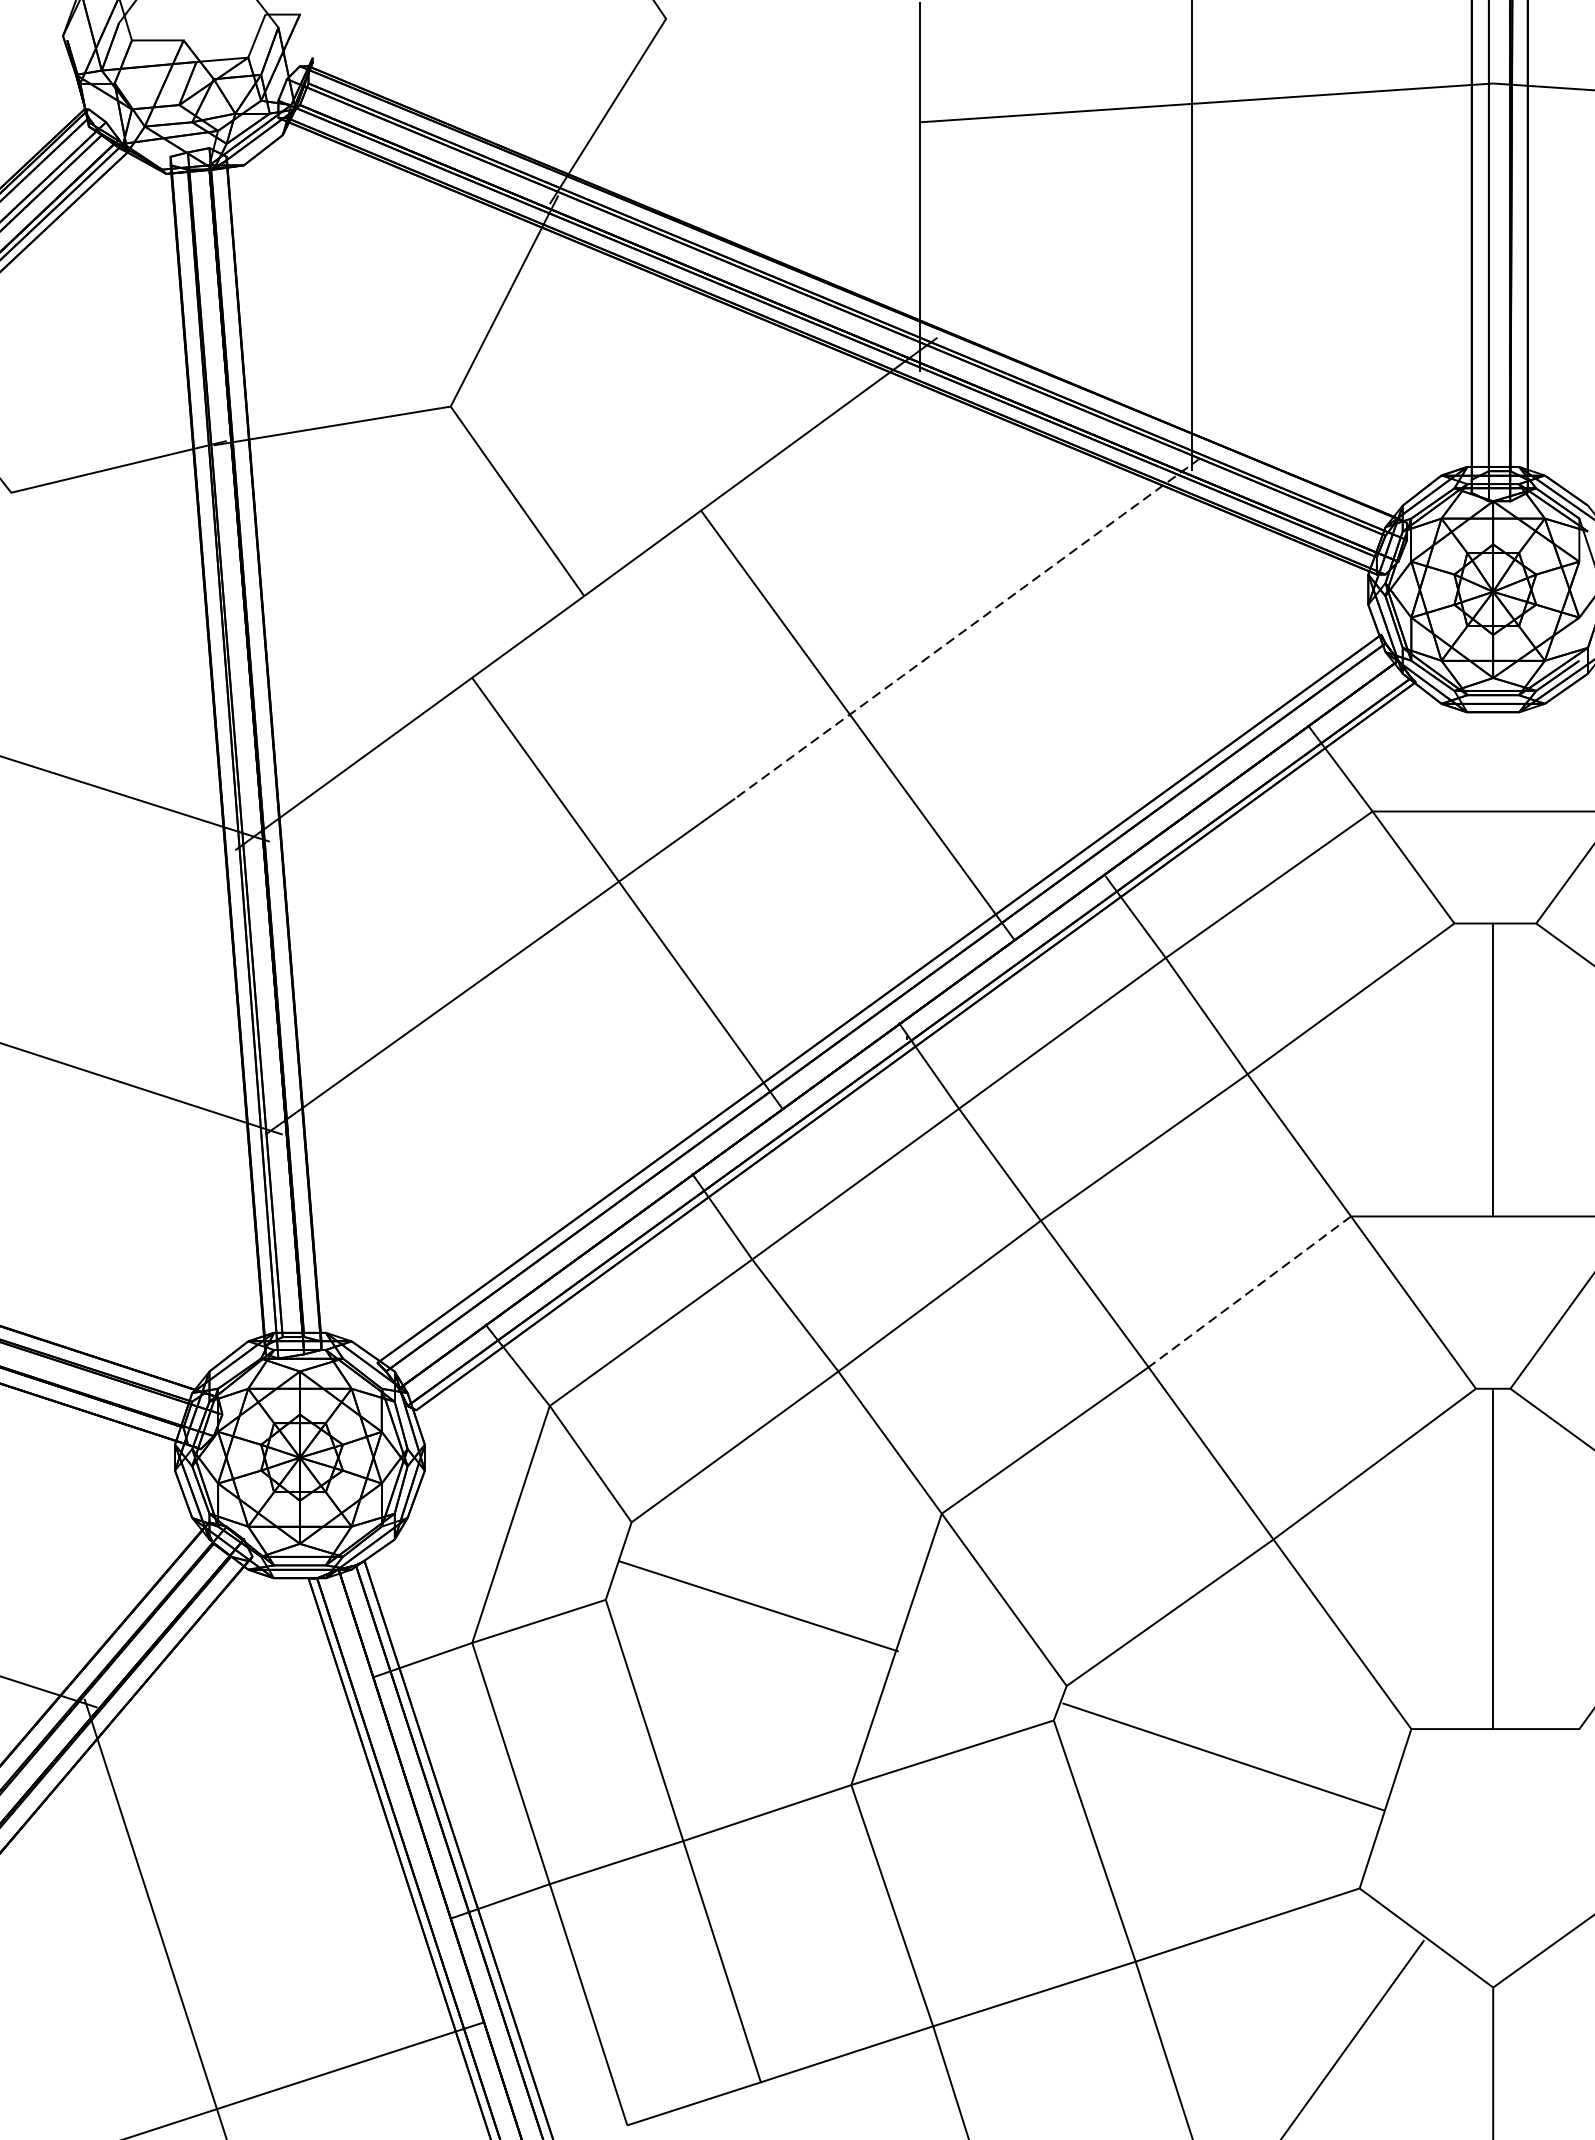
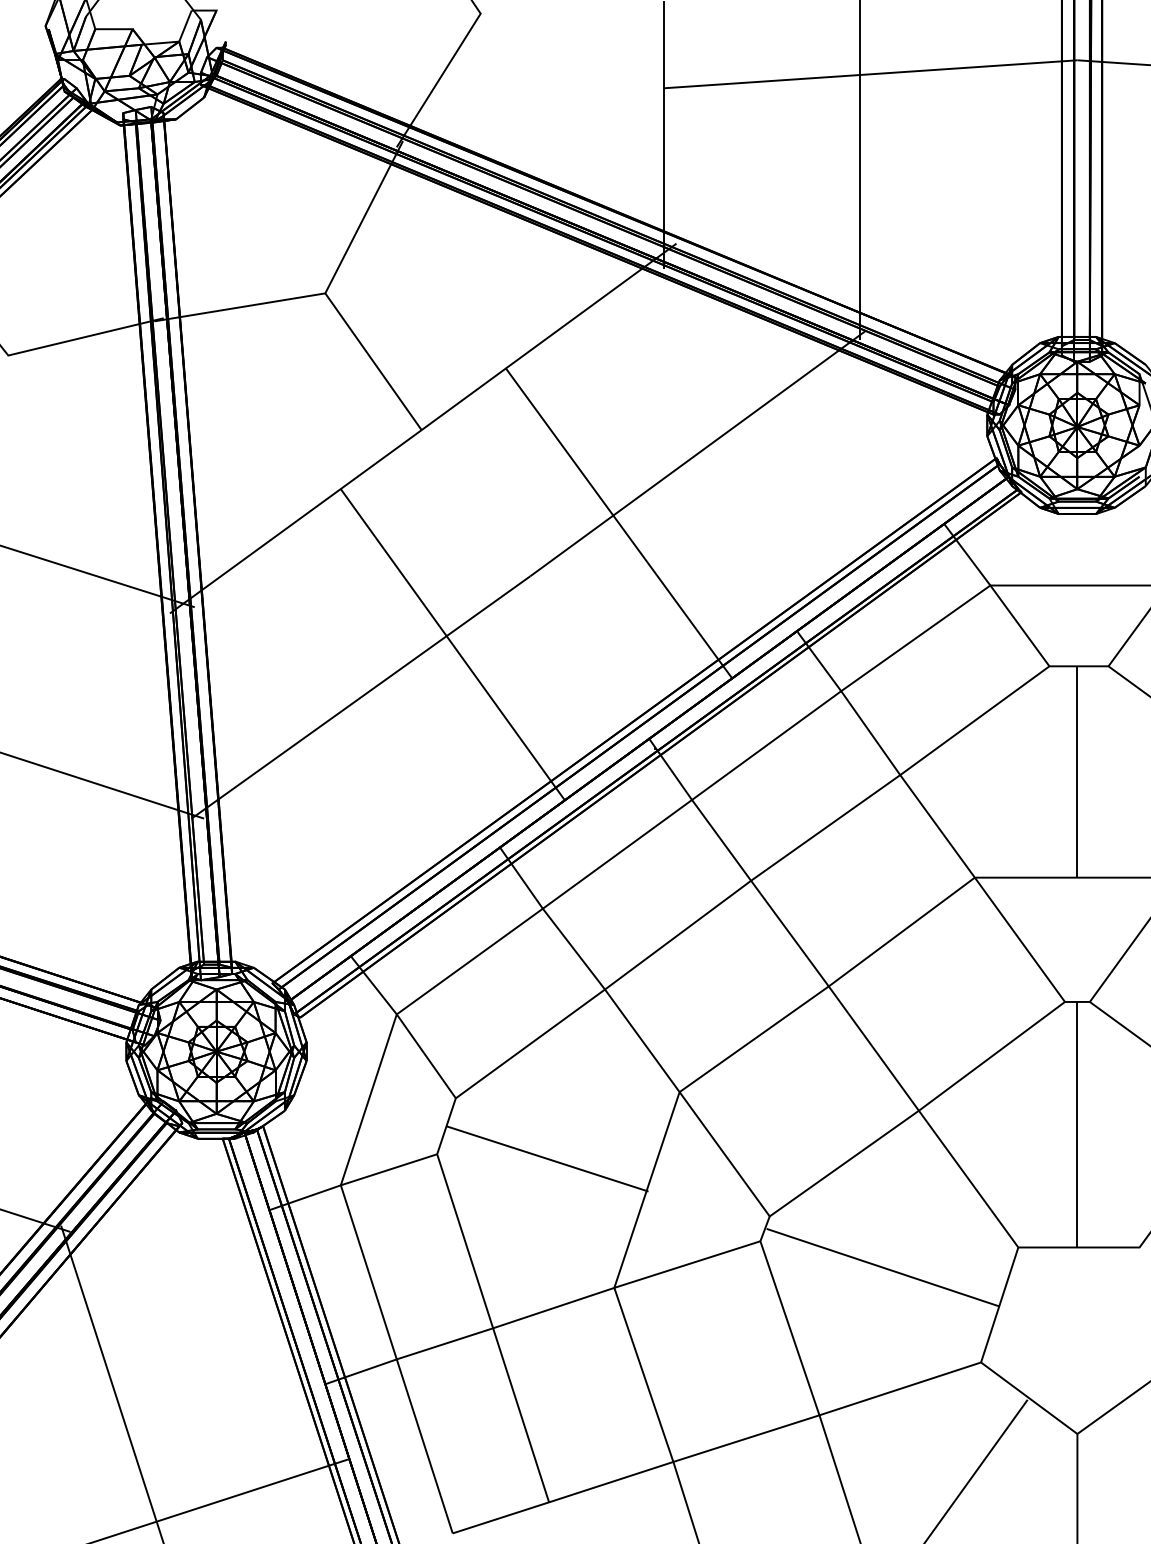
line: (967, 628) -> (698, 453), dashed -> solid
line: (1249, 1292) -> (901, 932), dashed -> solid

